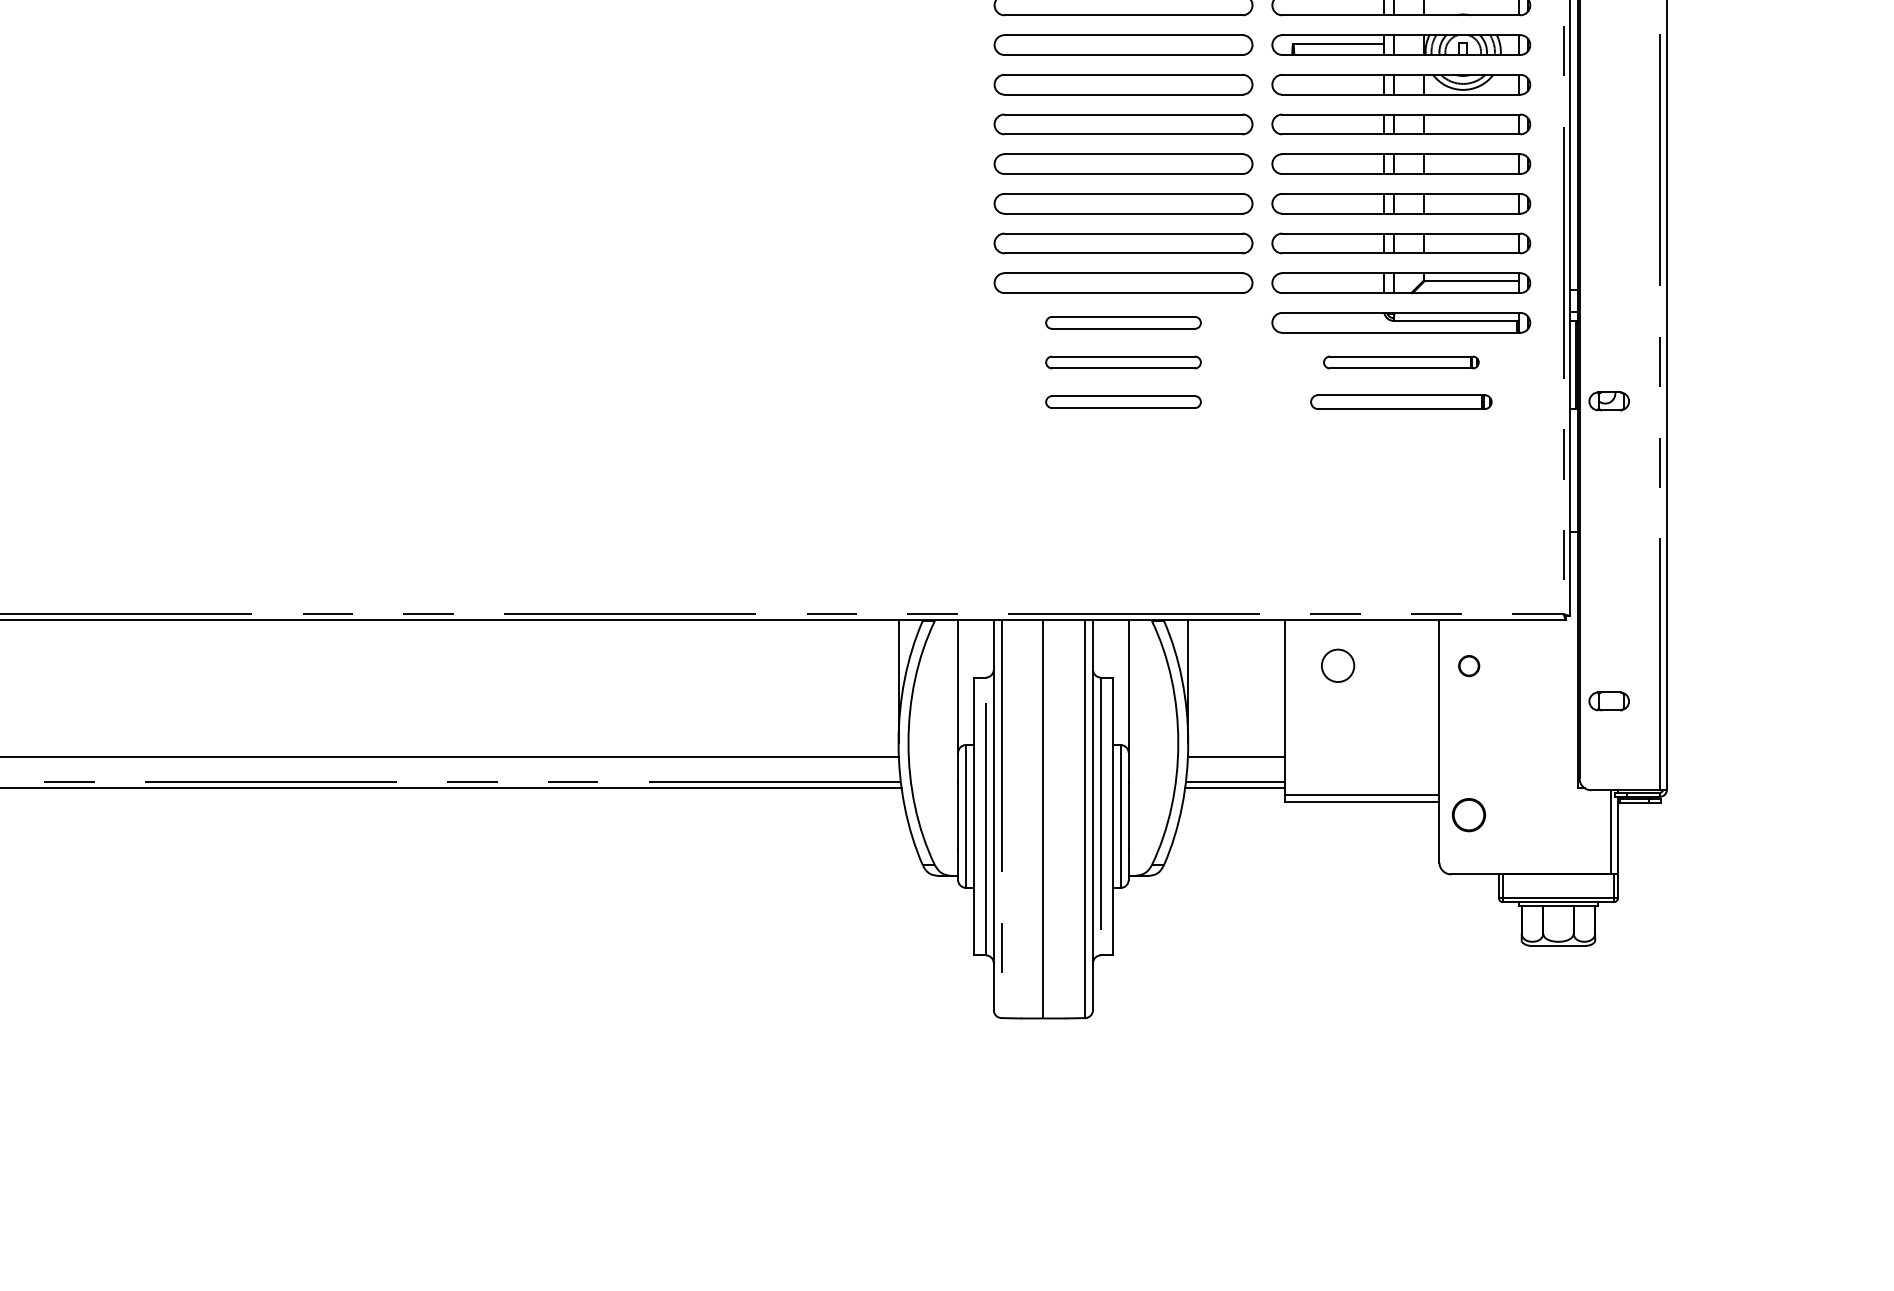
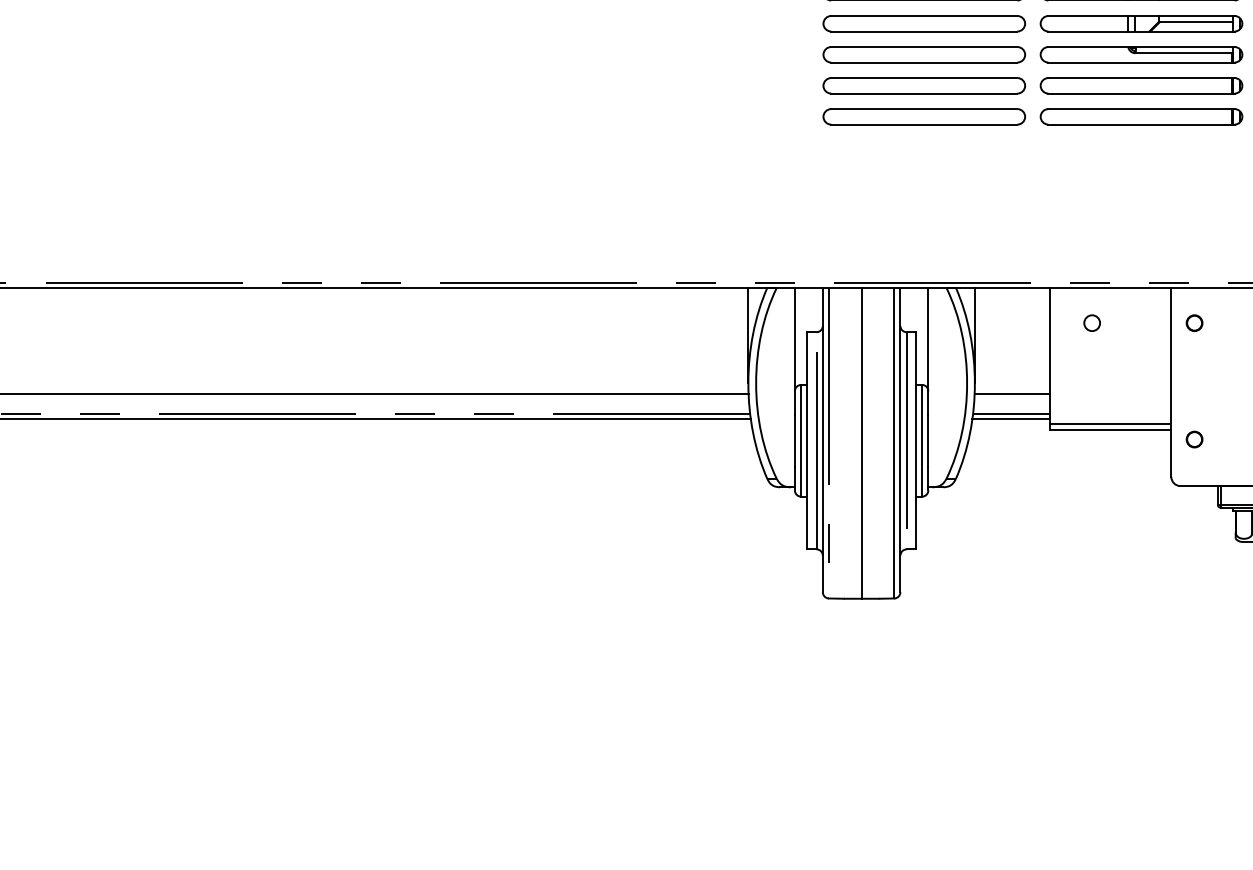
part: (1123, 322) -> (924, 54), size x1.67
part: (1123, 362) -> (924, 85), size x1.67
part: (1401, 362) -> (1141, 85), size x1.67
part: (1123, 401) -> (924, 116), size x1.67
part: (1401, 401) -> (1141, 116), size x1.43
circle: (1338, 666) -> (1092, 323), size x0.62
circle: (1469, 814) -> (1194, 439), size x0.62

